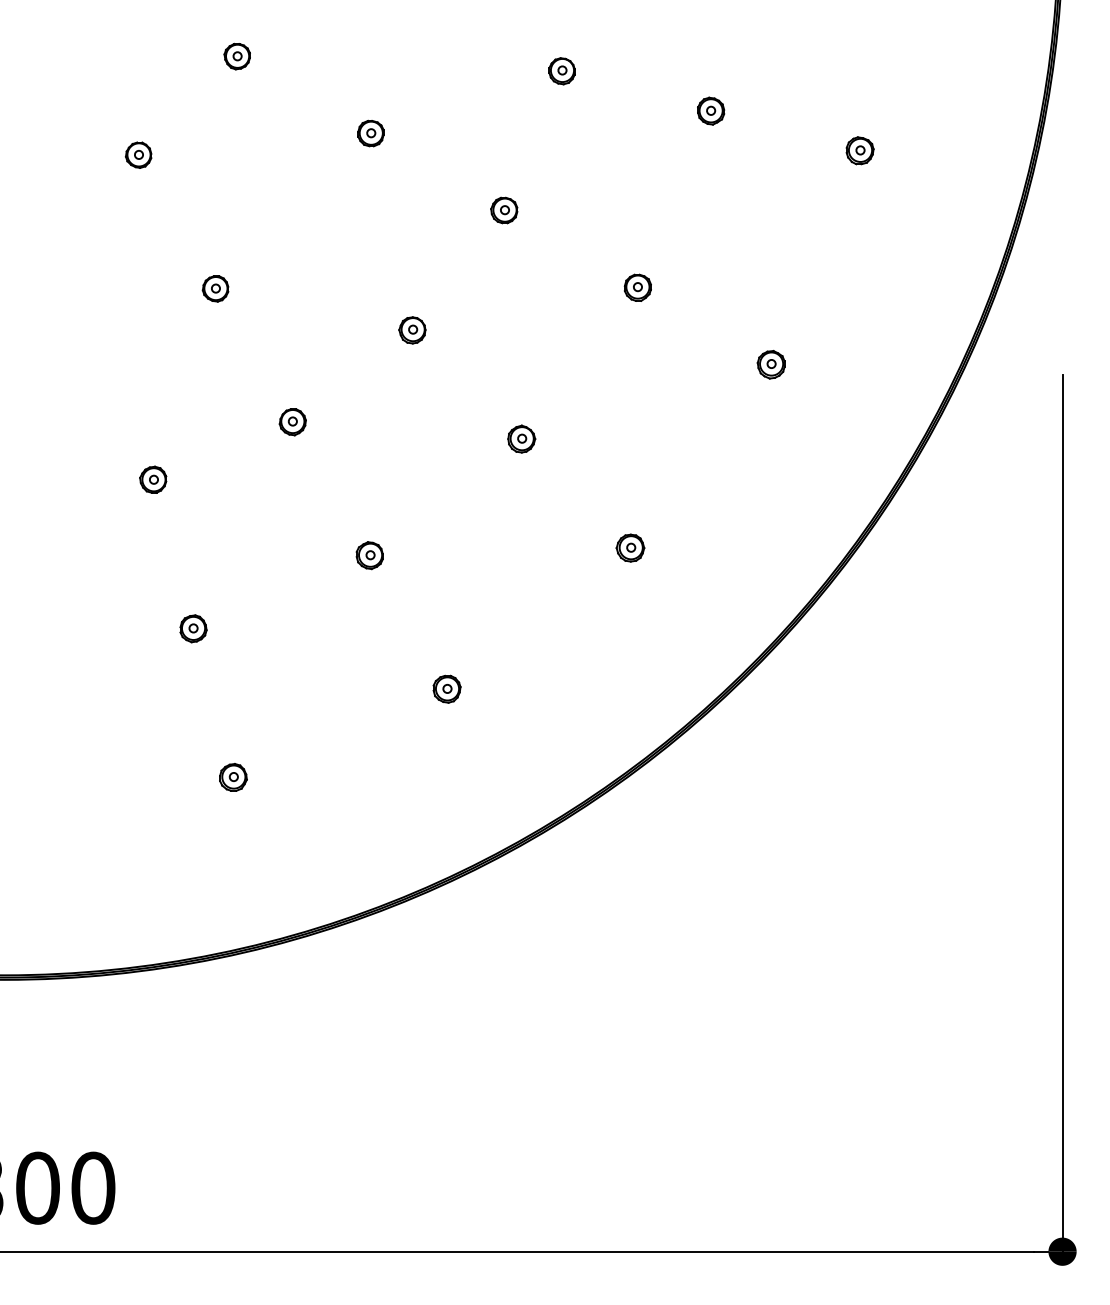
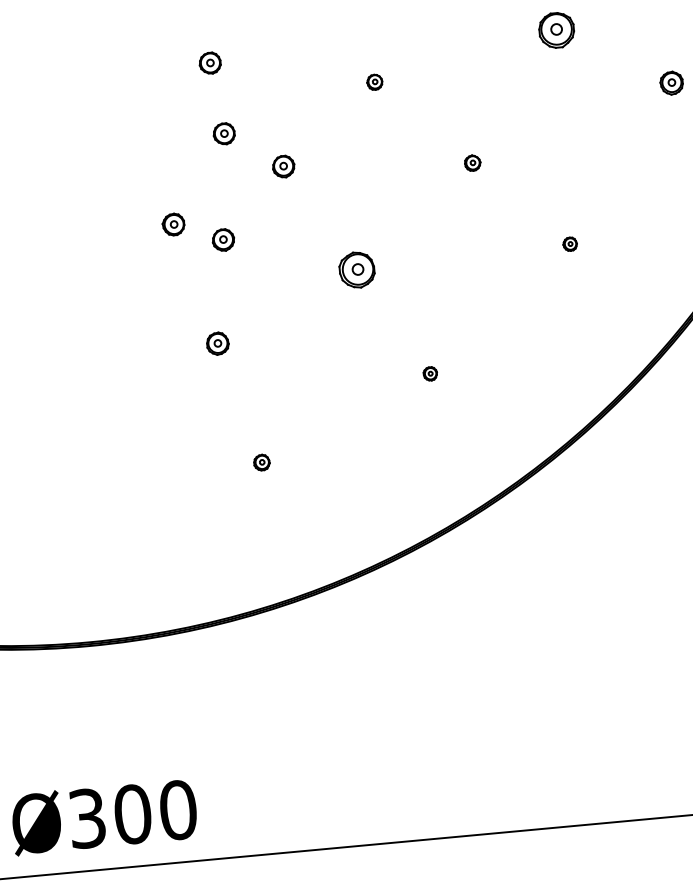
part: (637, 287) -> (556, 30), size x1.6
part: (412, 330) -> (374, 82), size x0.7
part: (224, 375) -> (224, 133), added
part: (521, 438) -> (472, 162), size x0.7
part: (211, 504) -> (223, 240), added
part: (630, 547) -> (570, 243), size x0.6
part: (369, 555) -> (356, 270), size x1.6
part: (446, 688) -> (429, 373), size x0.6
part: (233, 777) -> (262, 462), size x0.7

